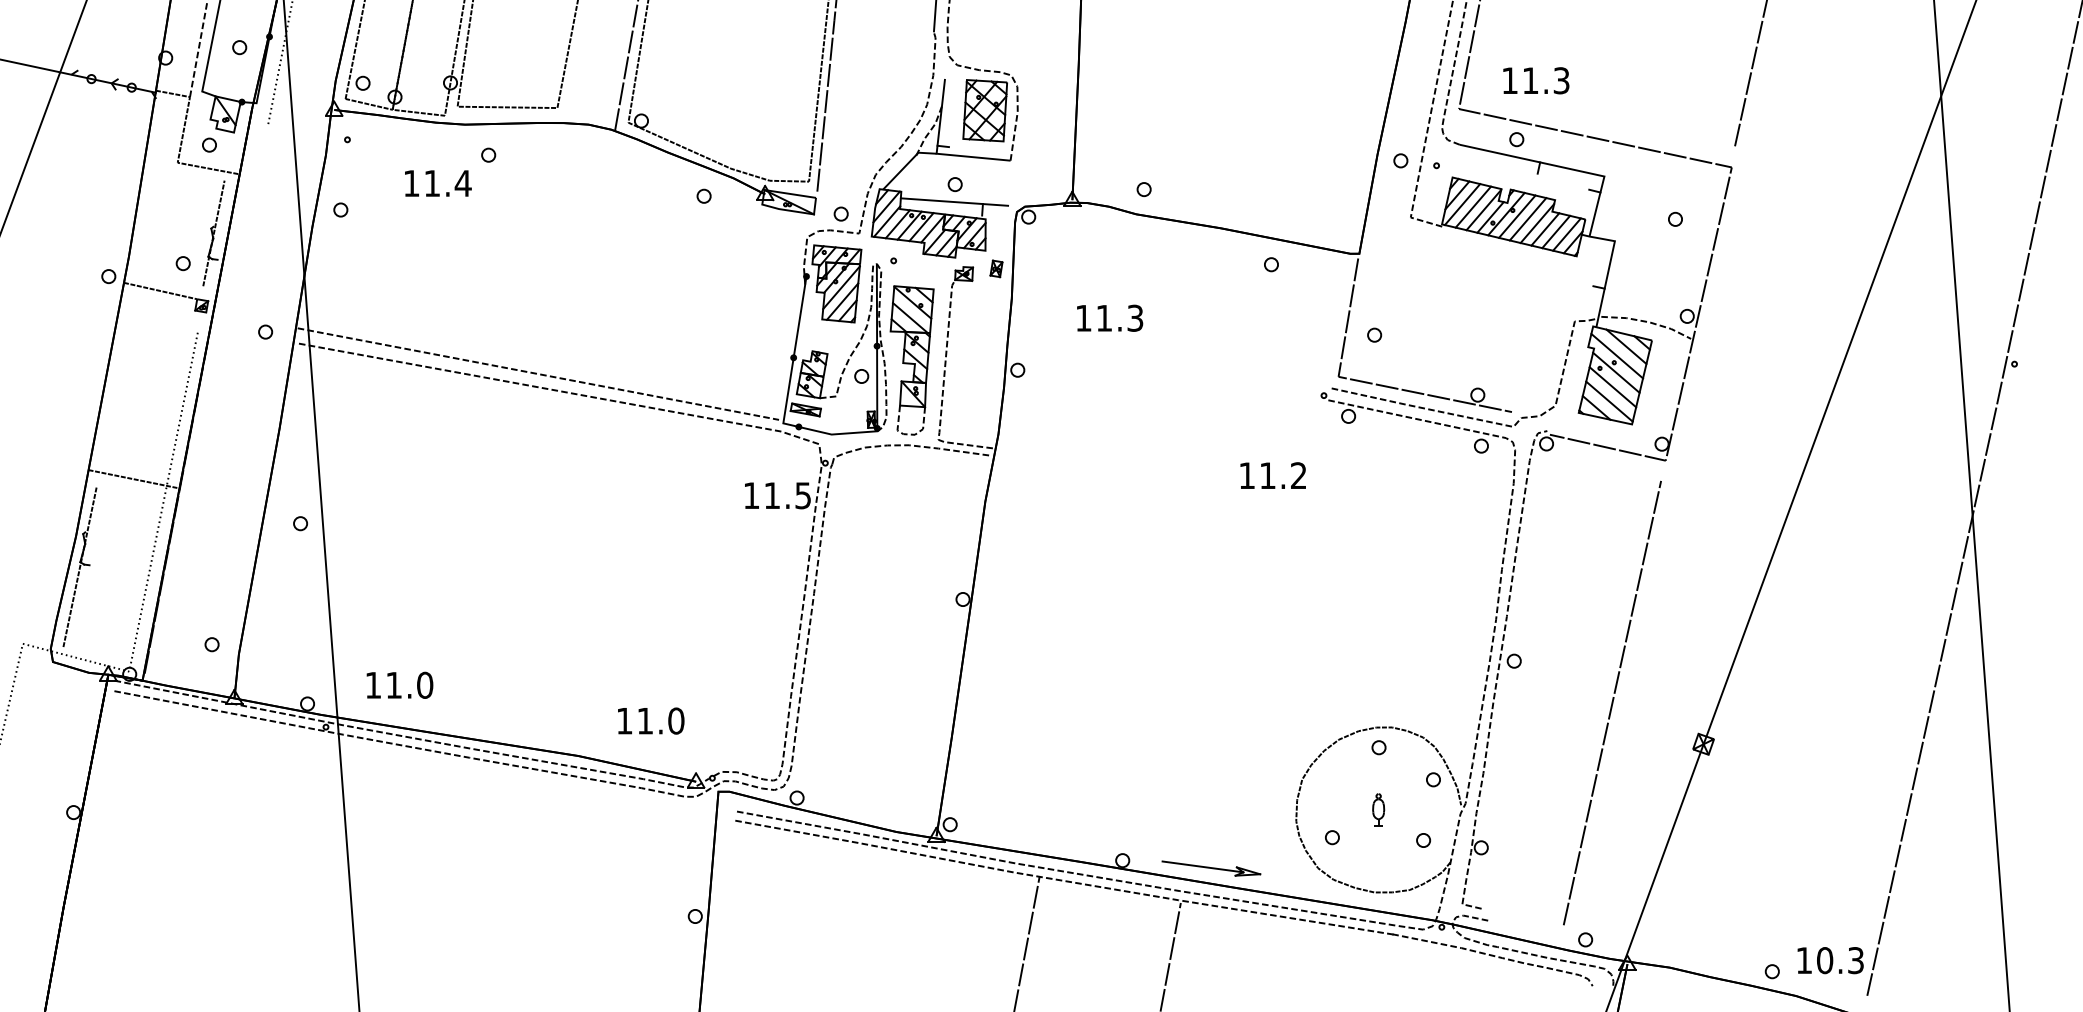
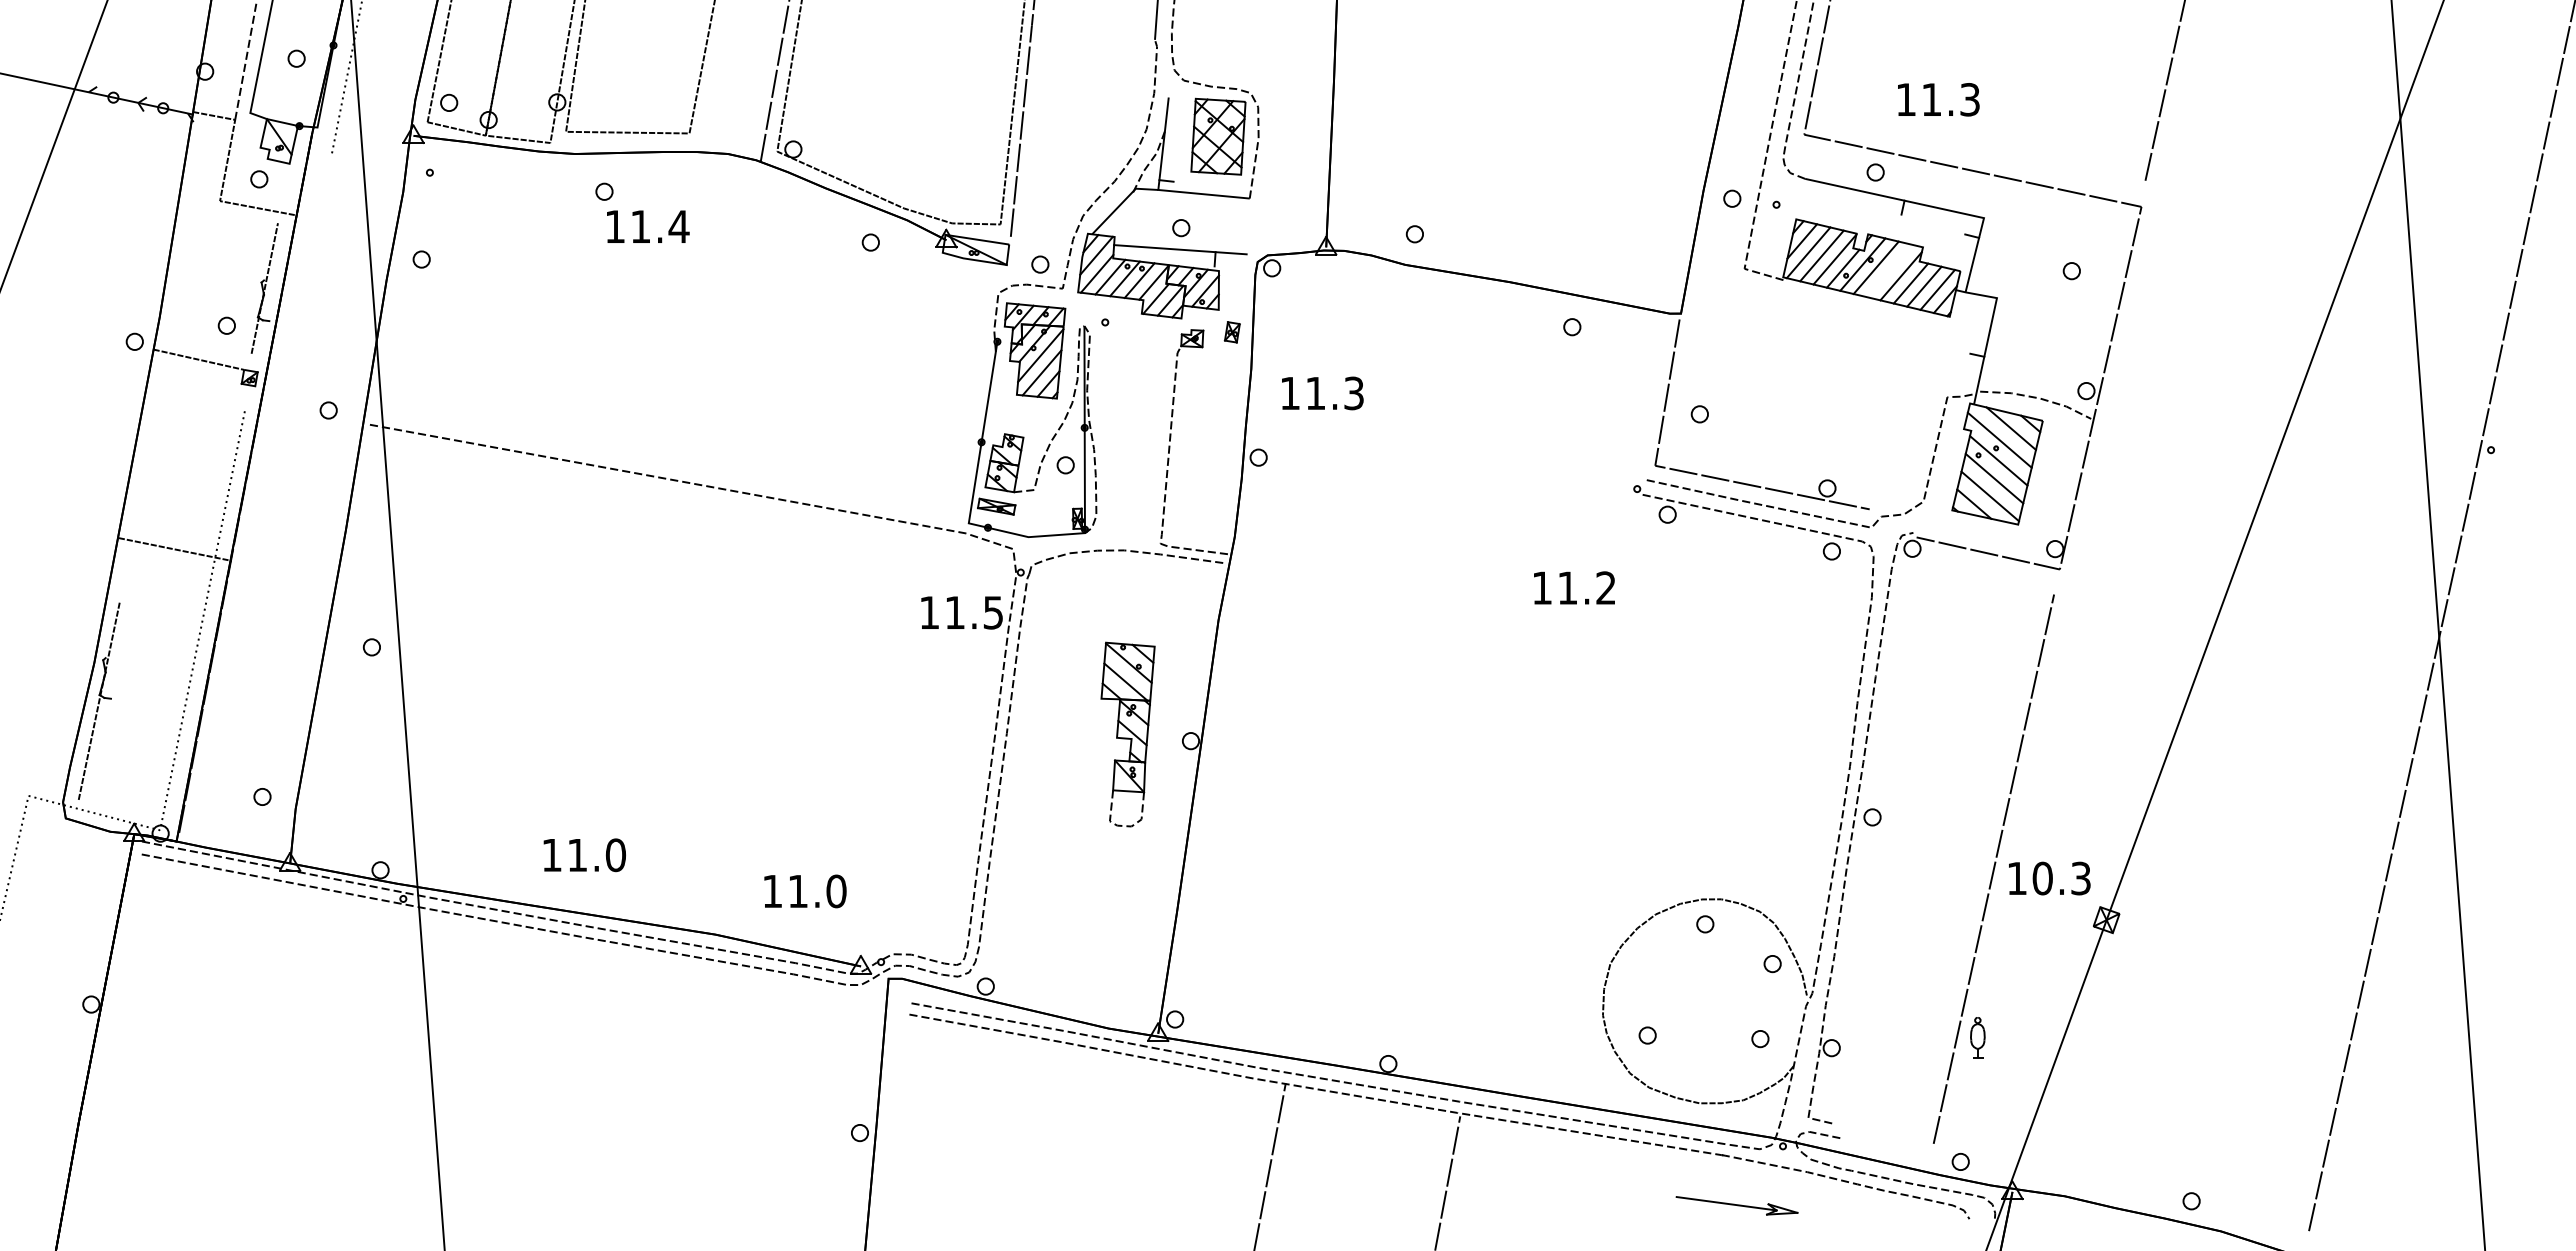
text: (1536, 80) -> (1938, 99), moved
text: (438, 183) -> (648, 226), moved
line: (1527, 218) -> (1889, 270), removed
text: (1109, 318) -> (1322, 393), moved
part: (911, 360) -> (1127, 734), moved
line: (538, 374) -> (665, 462), removed
line: (133, 479) -> (174, 549), moved
text: (399, 685) -> (584, 855), moved
part: (1378, 810) -> (1977, 1037), moved
part: (1210, 868) -> (1736, 1205), moved
text: (1830, 960) -> (2049, 878), moved

